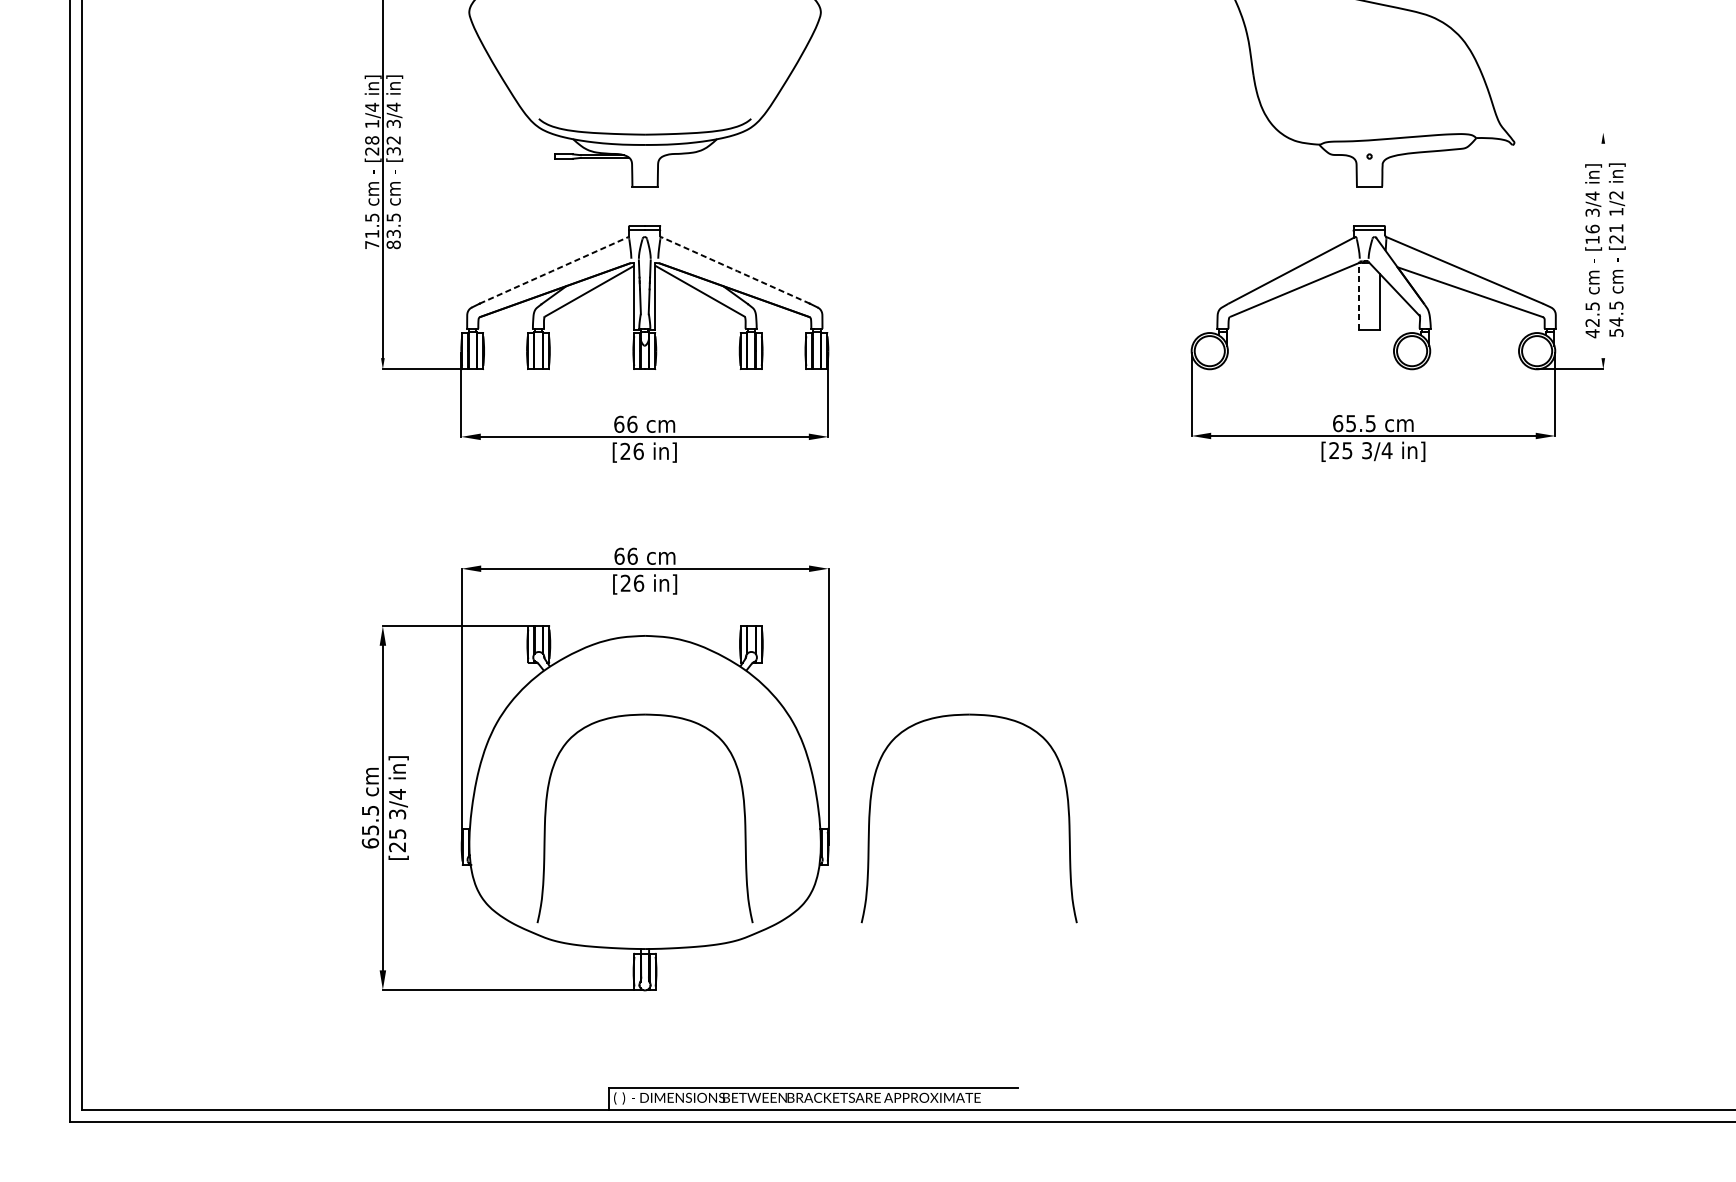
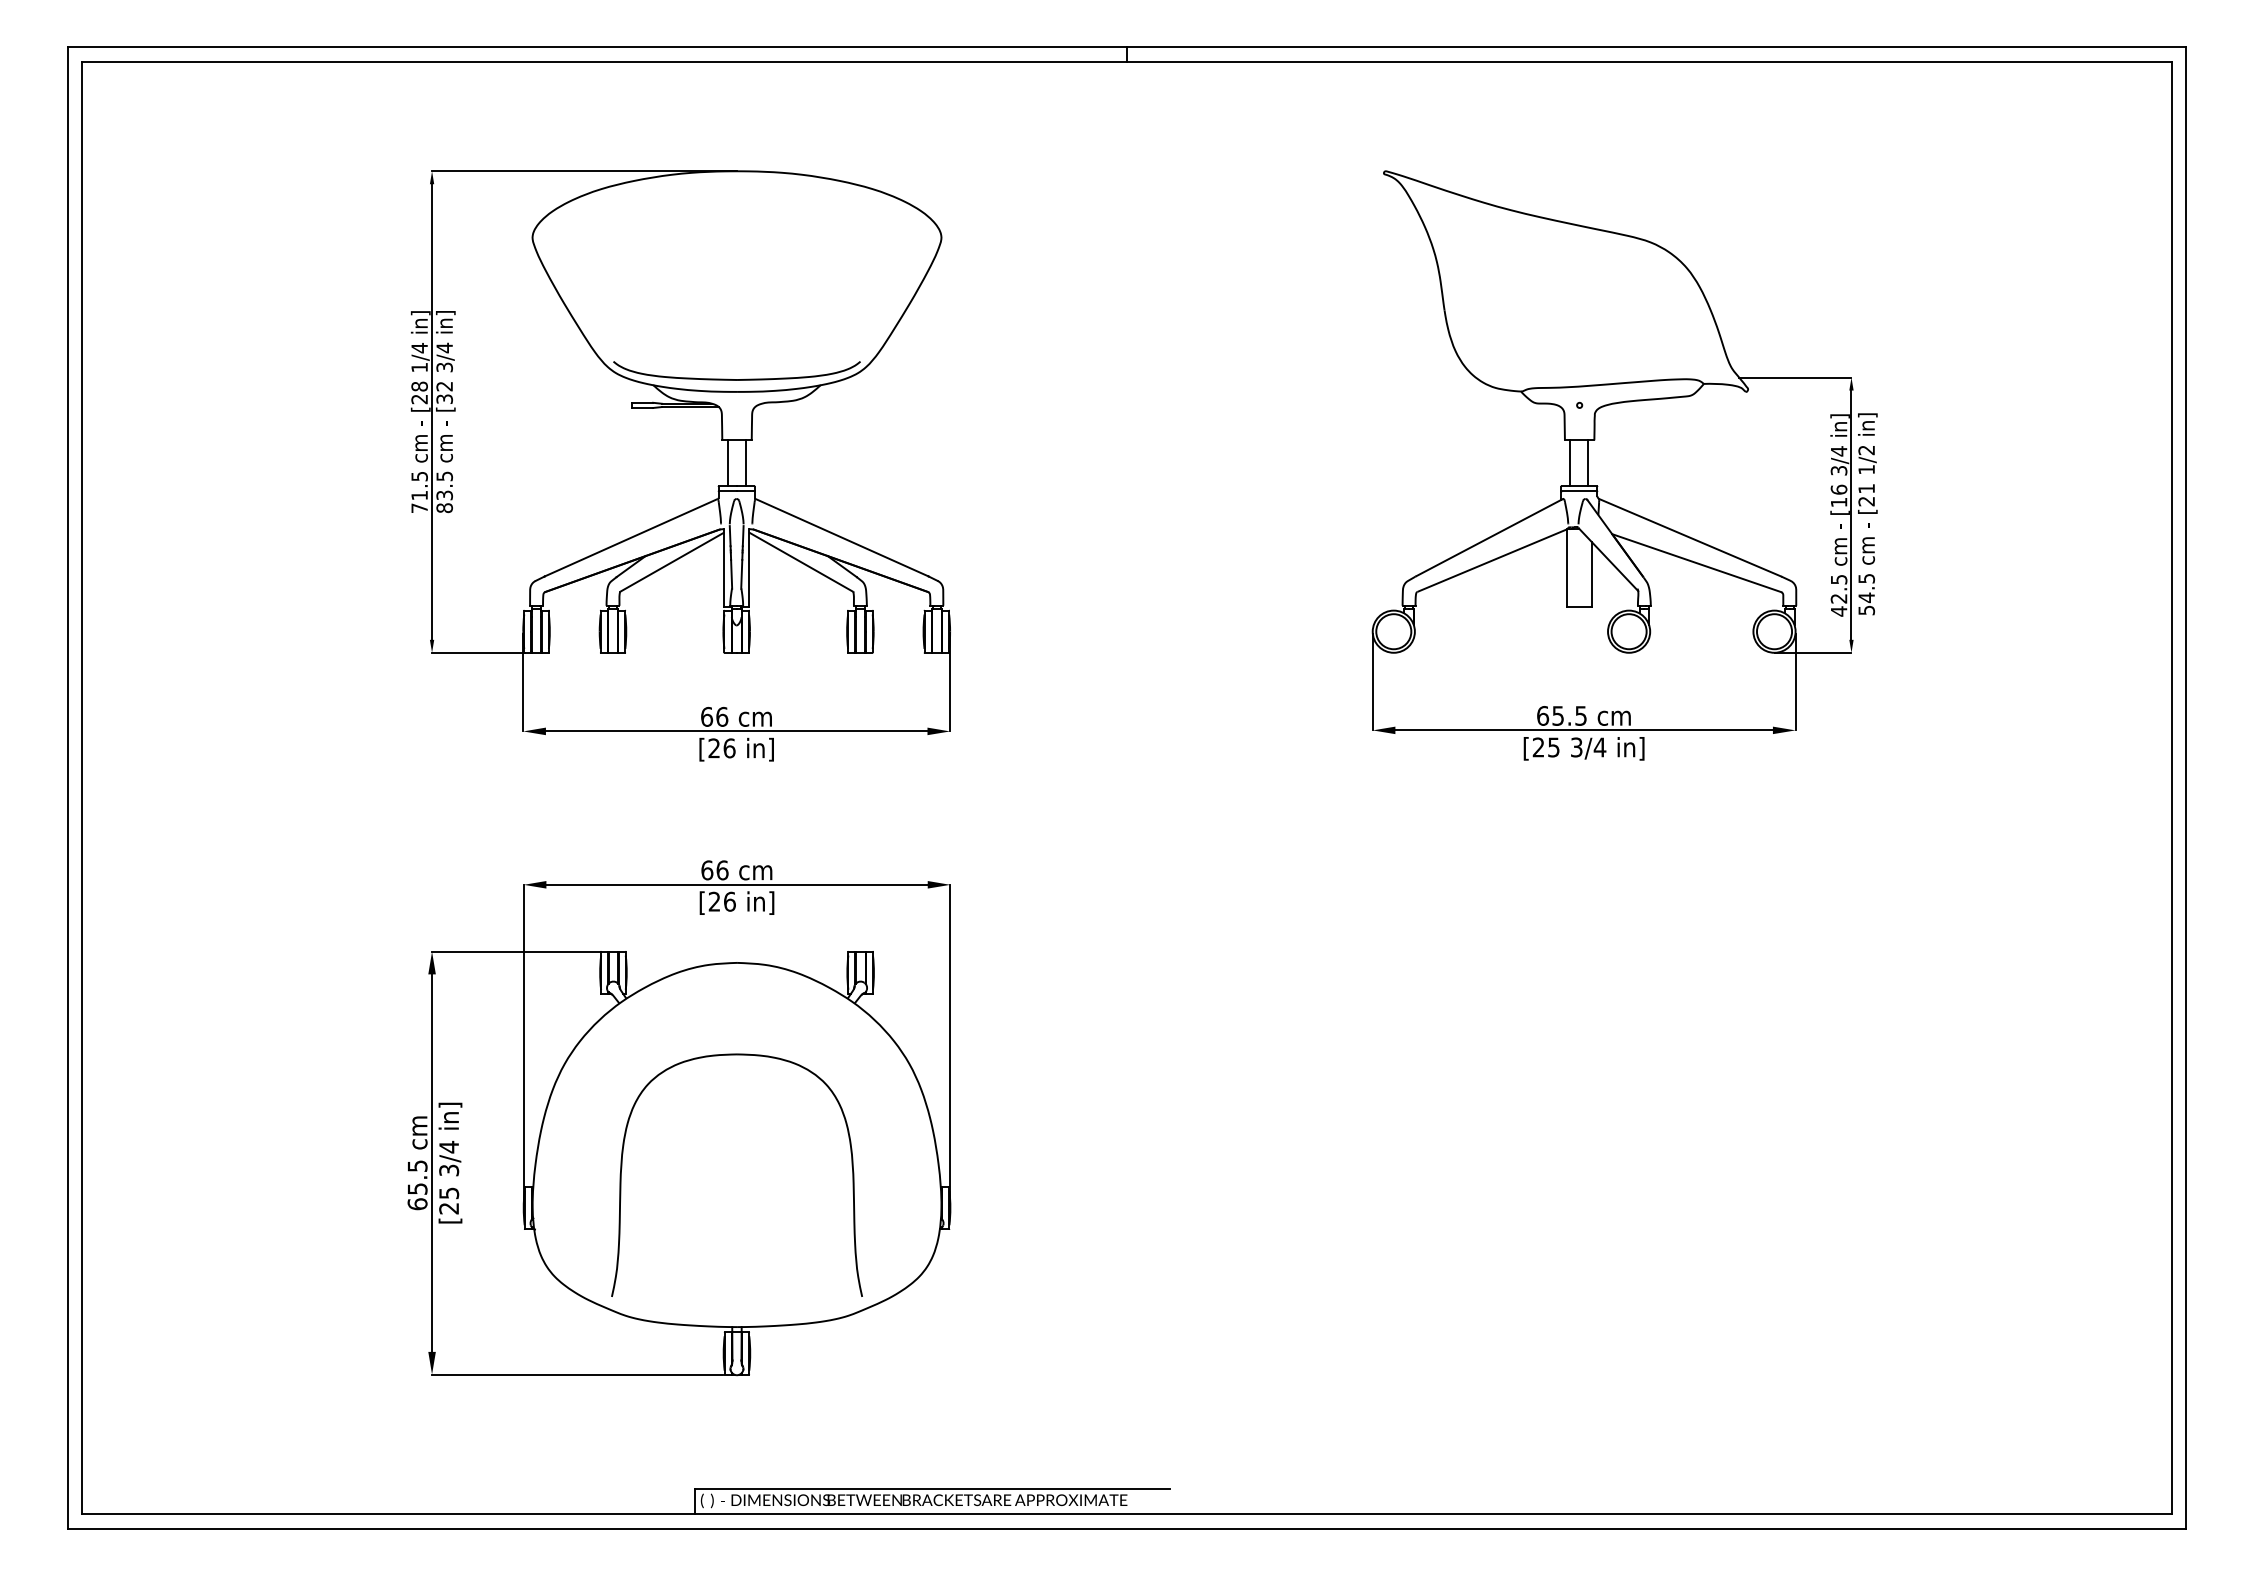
line: (1555, 132) -> (1795, 377), added
line: (636, 206) -> (727, 463), added
line: (652, 206) -> (745, 463), added
line: (1361, 206) -> (1570, 463), added
line: (1377, 206) -> (1588, 463), added
line: (1603, 250) -> (1851, 514), added
line: (553, 270) -> (630, 538), dashed -> solid
line: (735, 270) -> (842, 538), dashed -> solid
line: (1359, 295) -> (1567, 567), dashed -> solid
part: (870, 812) -> (999, 1168), removed

